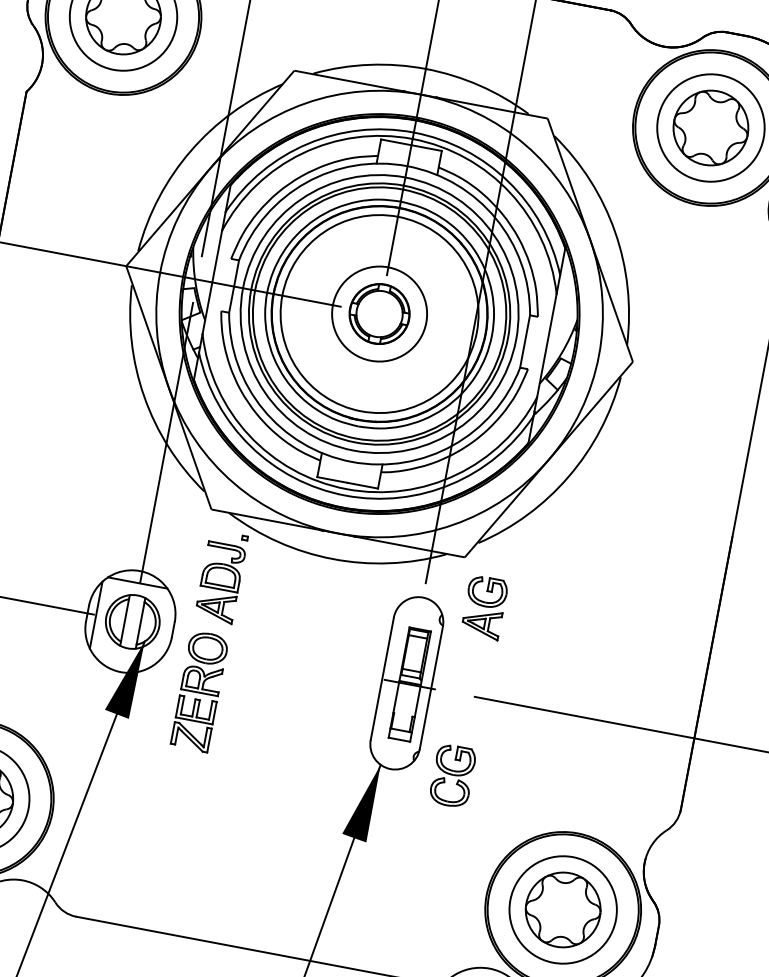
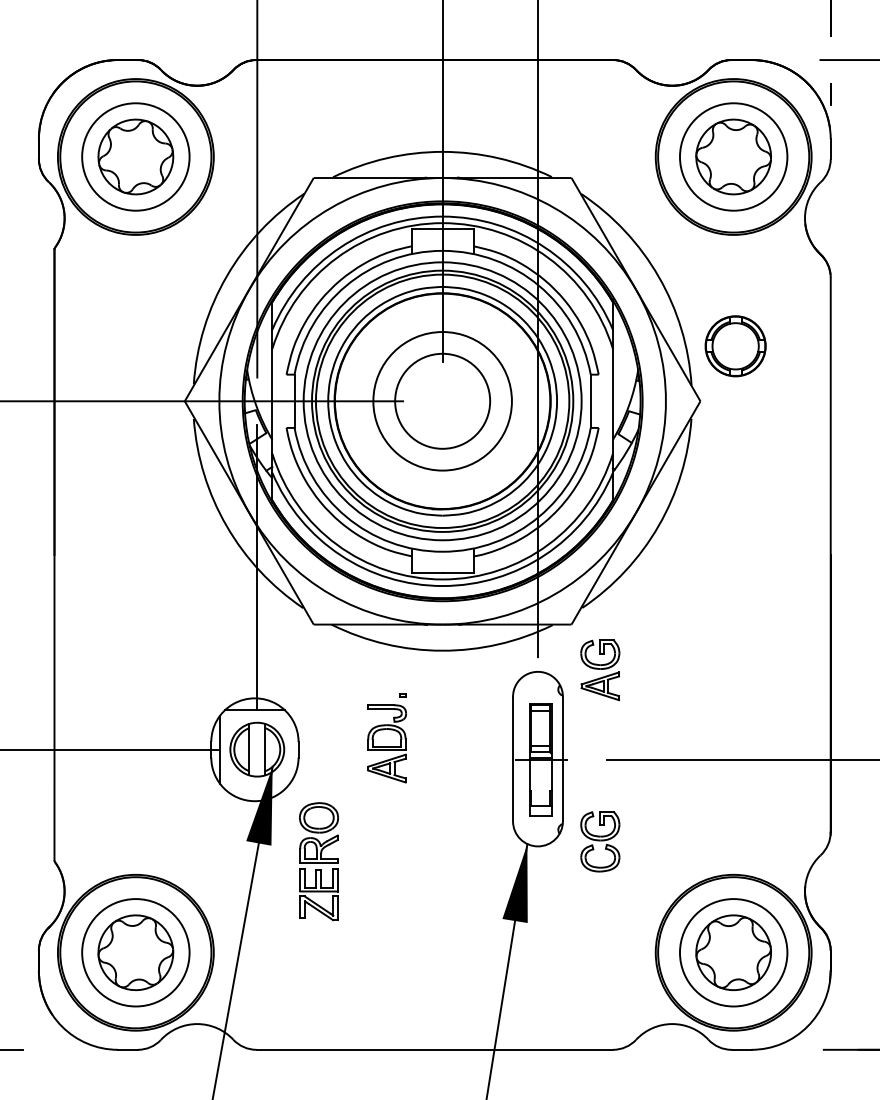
circle: (379, 314) -> (442, 401), size x0.7
part: (379, 314) -> (735, 346), moved
part: (220, 577) -> (386, 738), moved
part: (199, 691) -> (318, 861), moved

